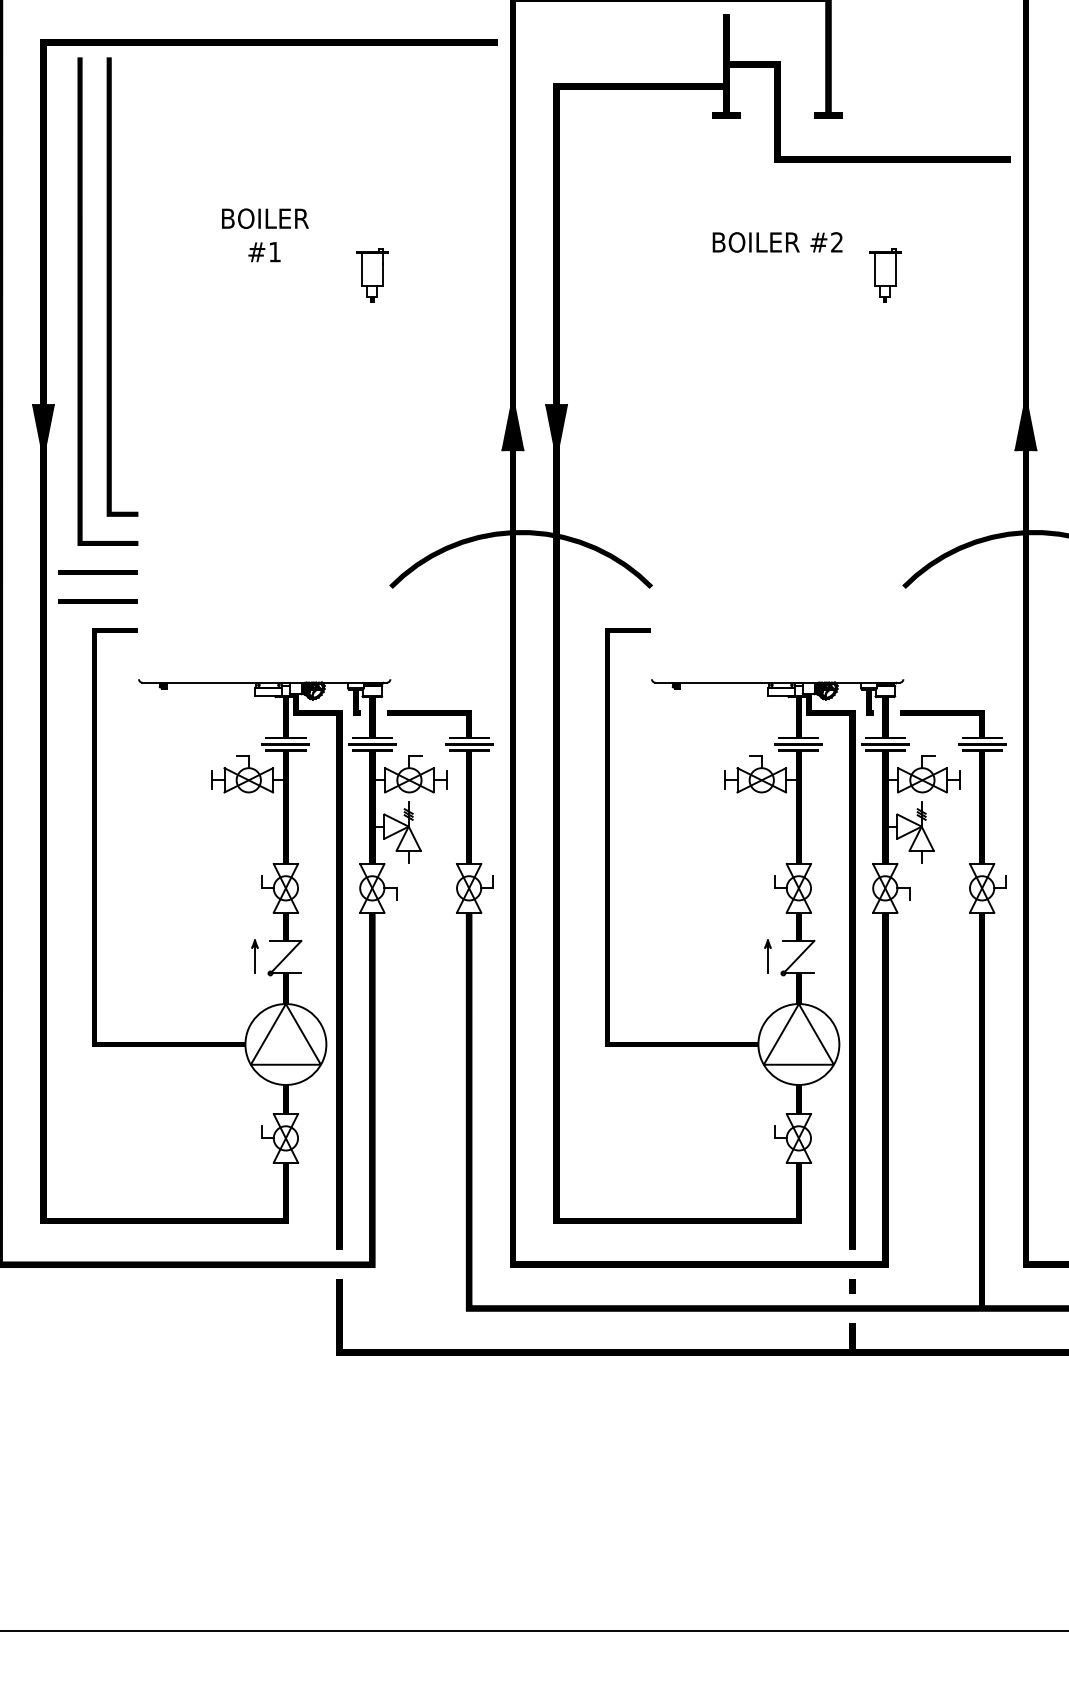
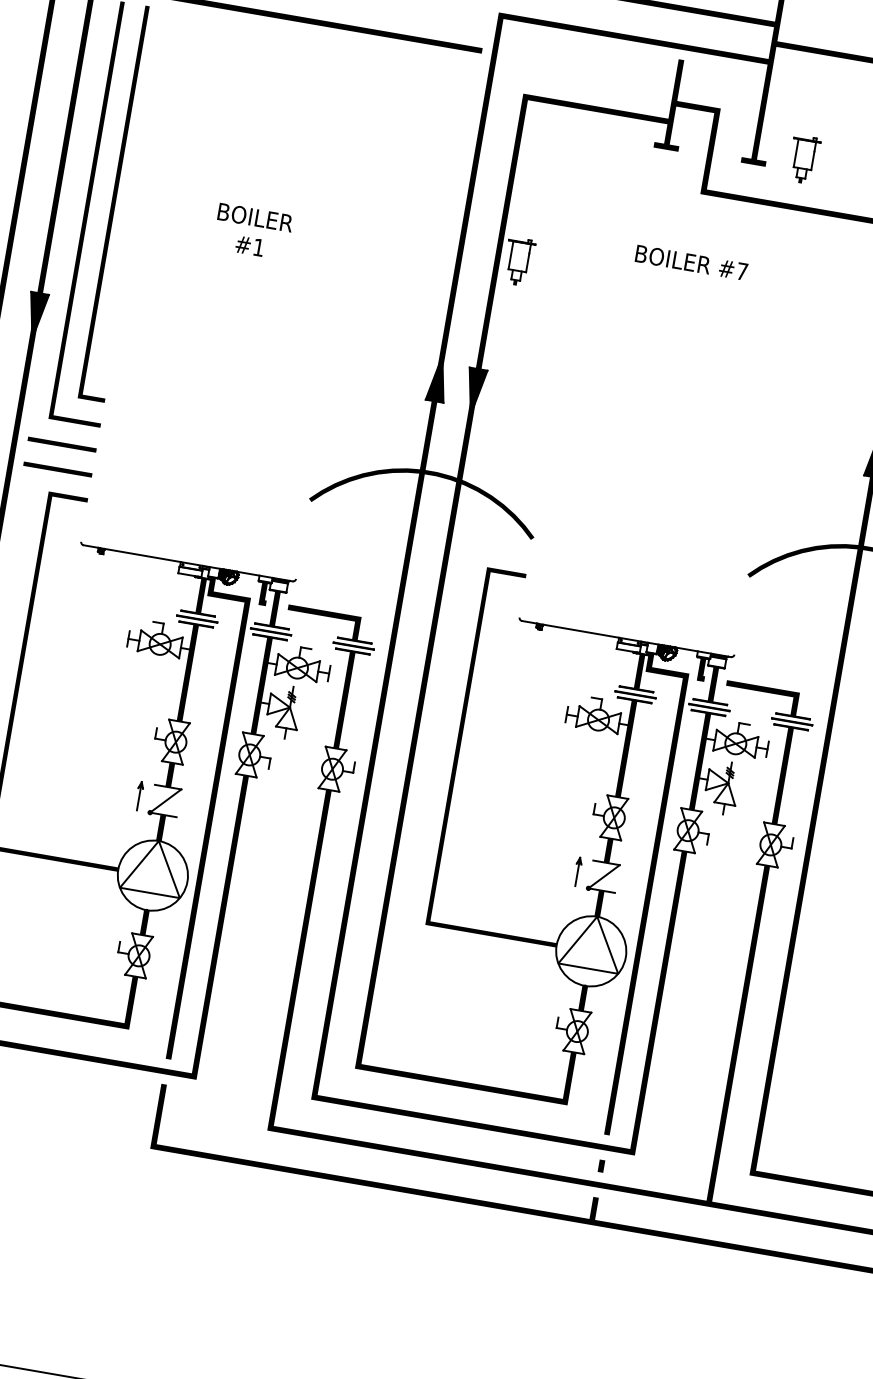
text: (265, 235) -> (253, 232), moved
text: (836, 242) -> (741, 271), #2 -> #7
part: (372, 275) -> (519, 262), moved
part: (885, 275) -> (804, 160), moved

